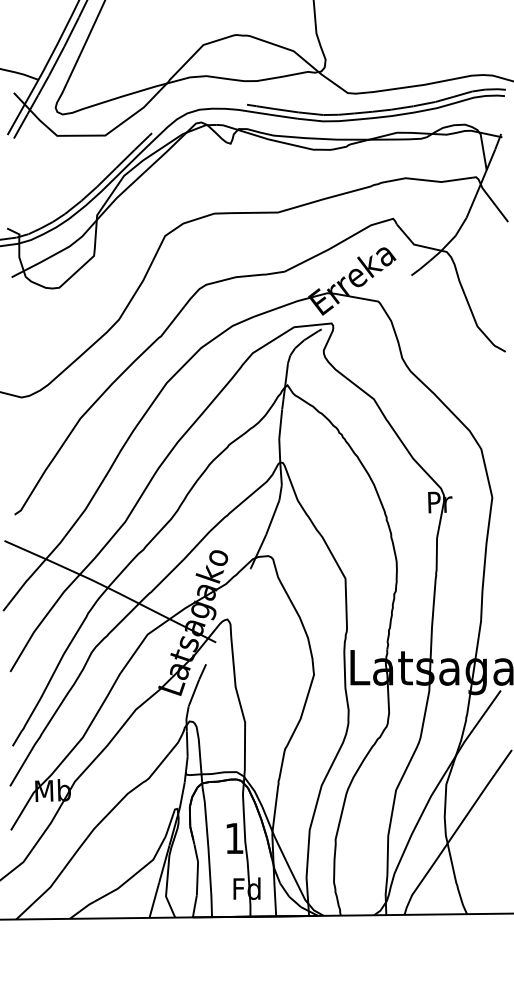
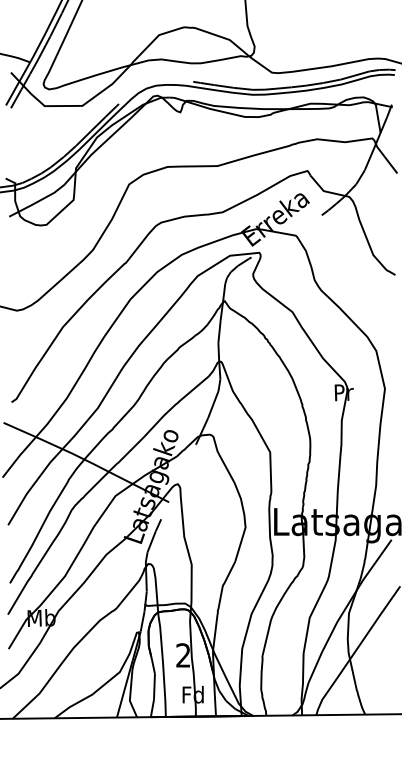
text: (234, 837) -> (183, 654), 1 -> 2

